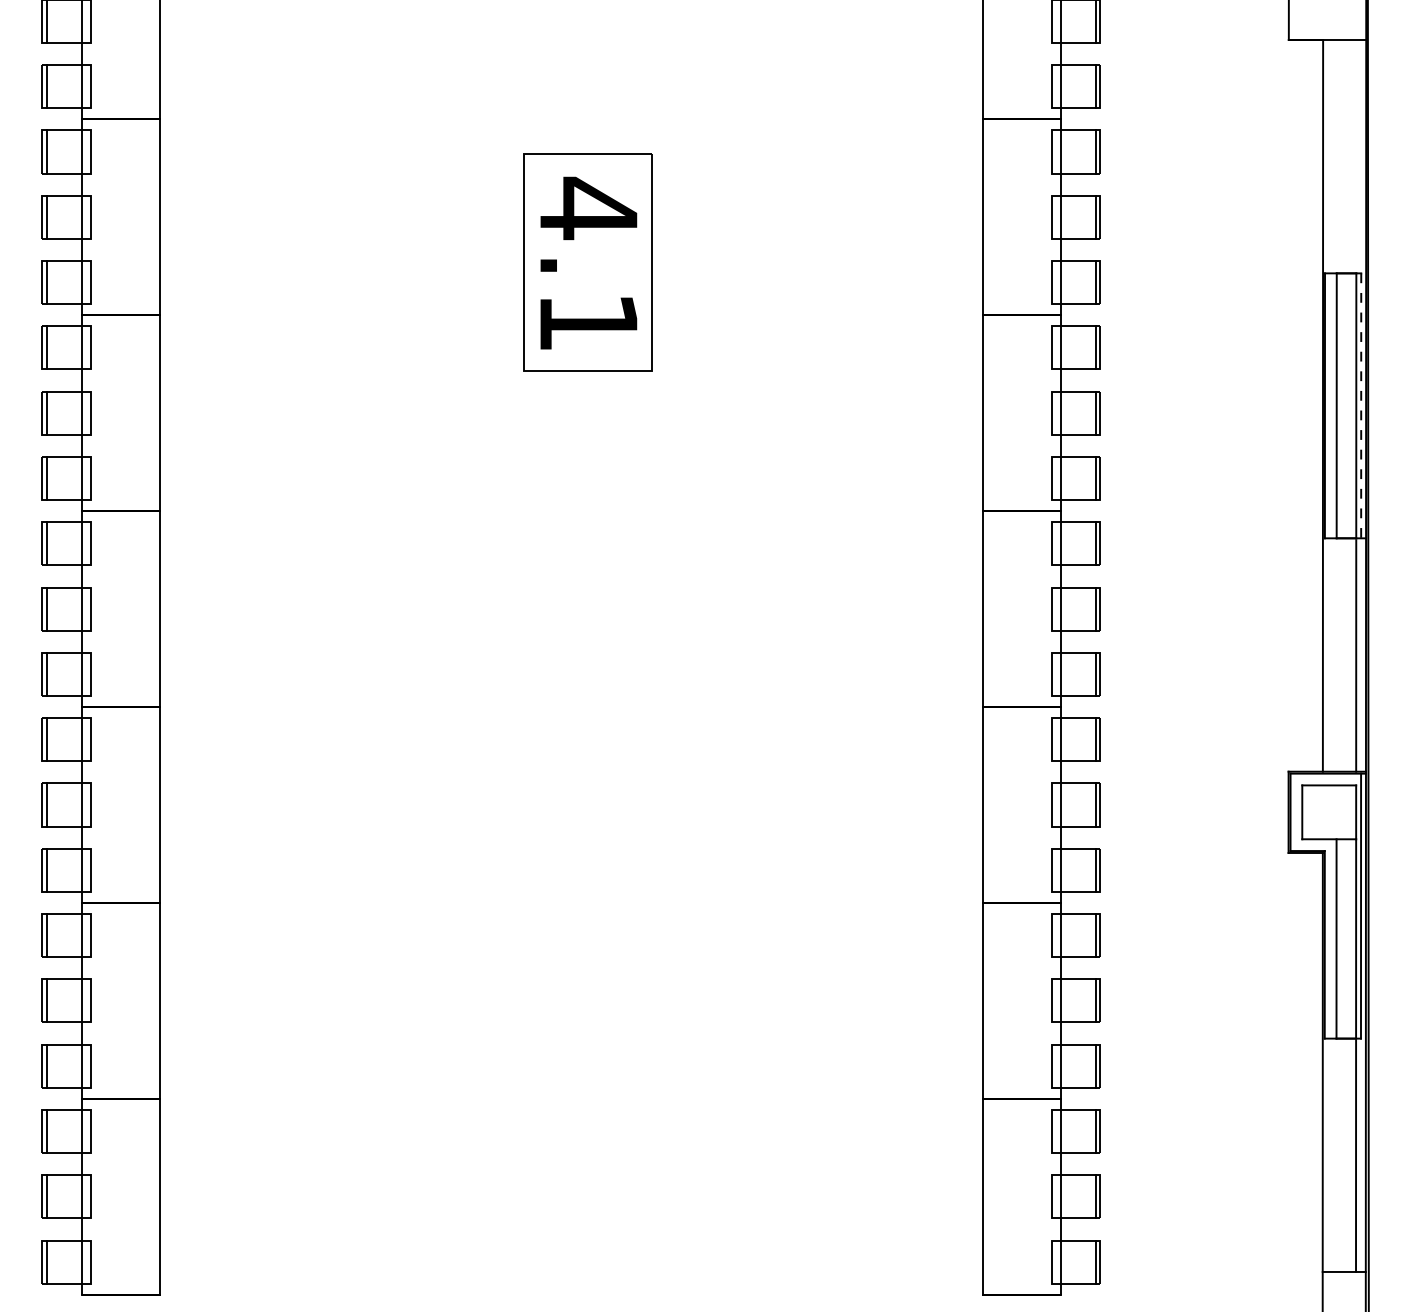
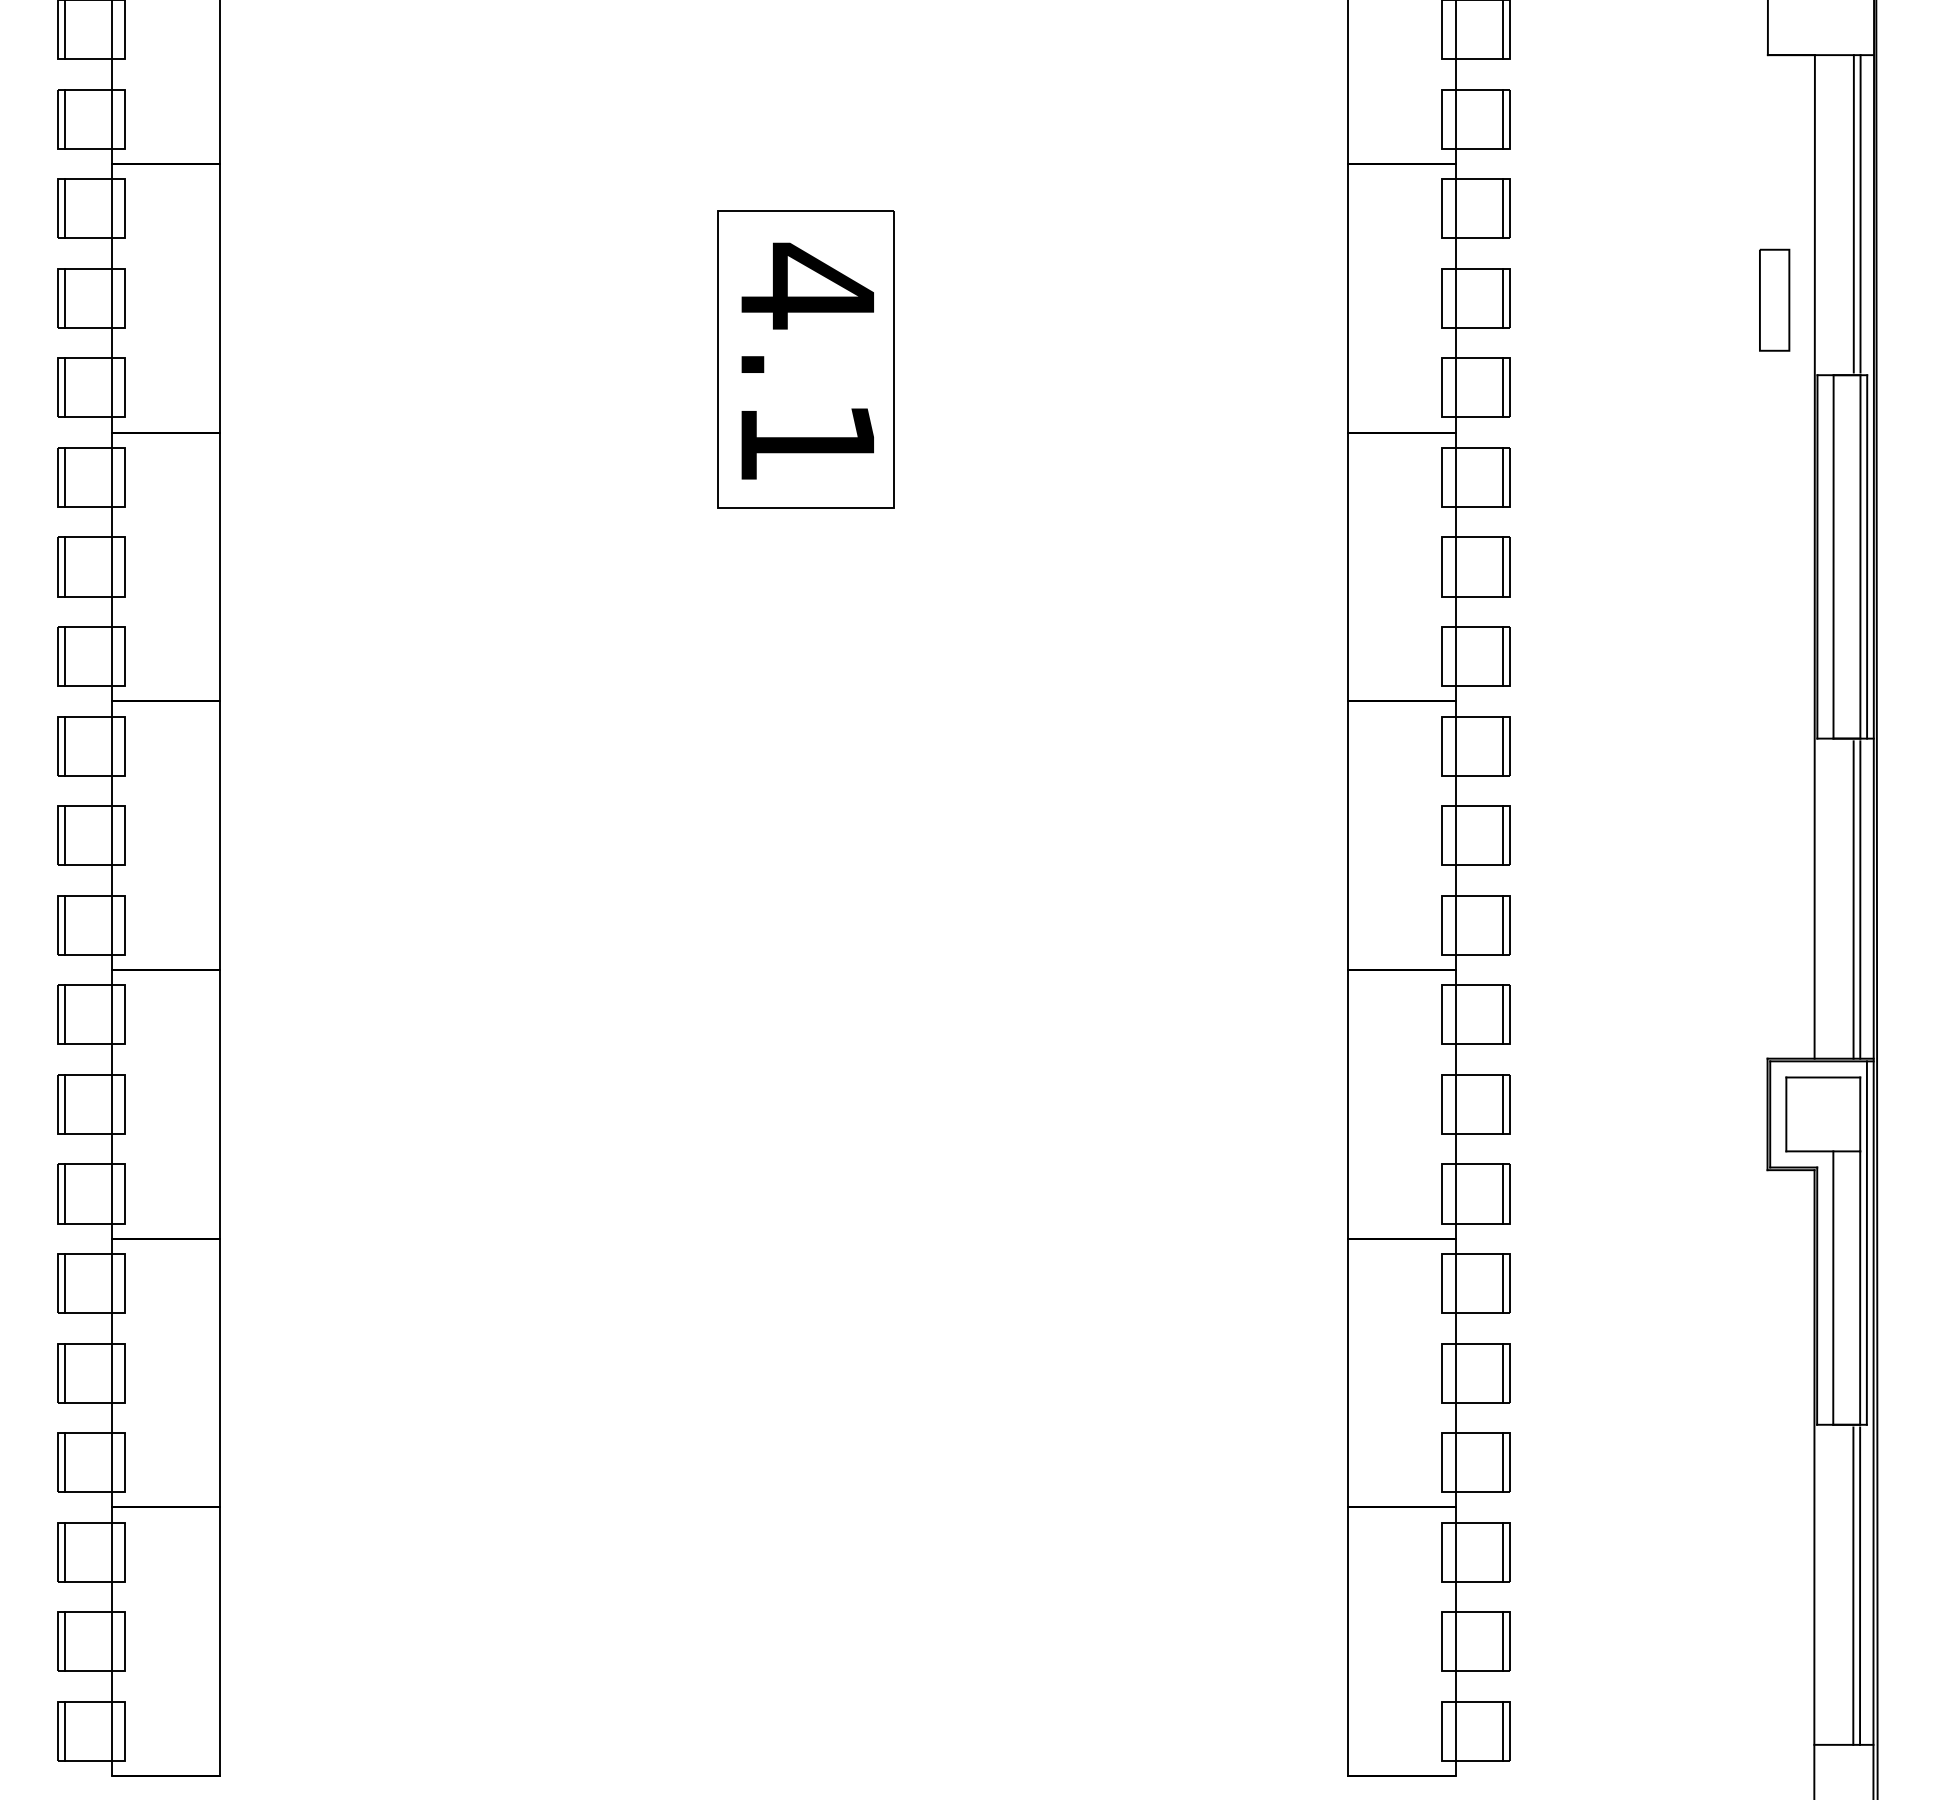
line: (1351, 155) -> (1853, 213), added
line: (1356, 155) -> (1860, 213), added
part: (1293, 218) -> (1774, 299), added
line: (1361, 405) -> (1867, 556), dashed -> solid
line: (1351, 655) -> (1853, 899), added
line: (1351, 1155) -> (1853, 1585), added

